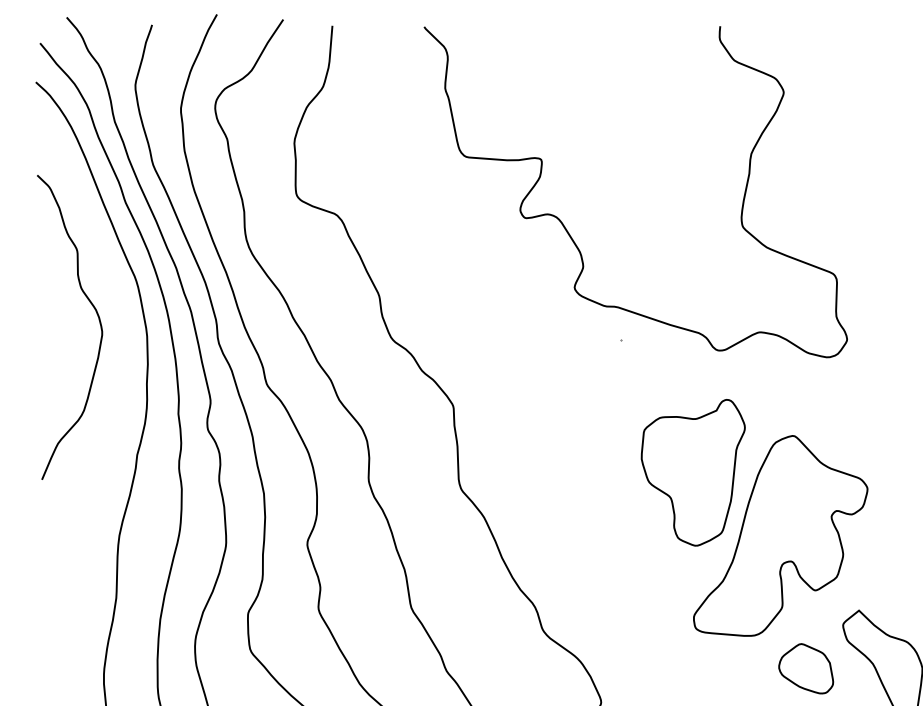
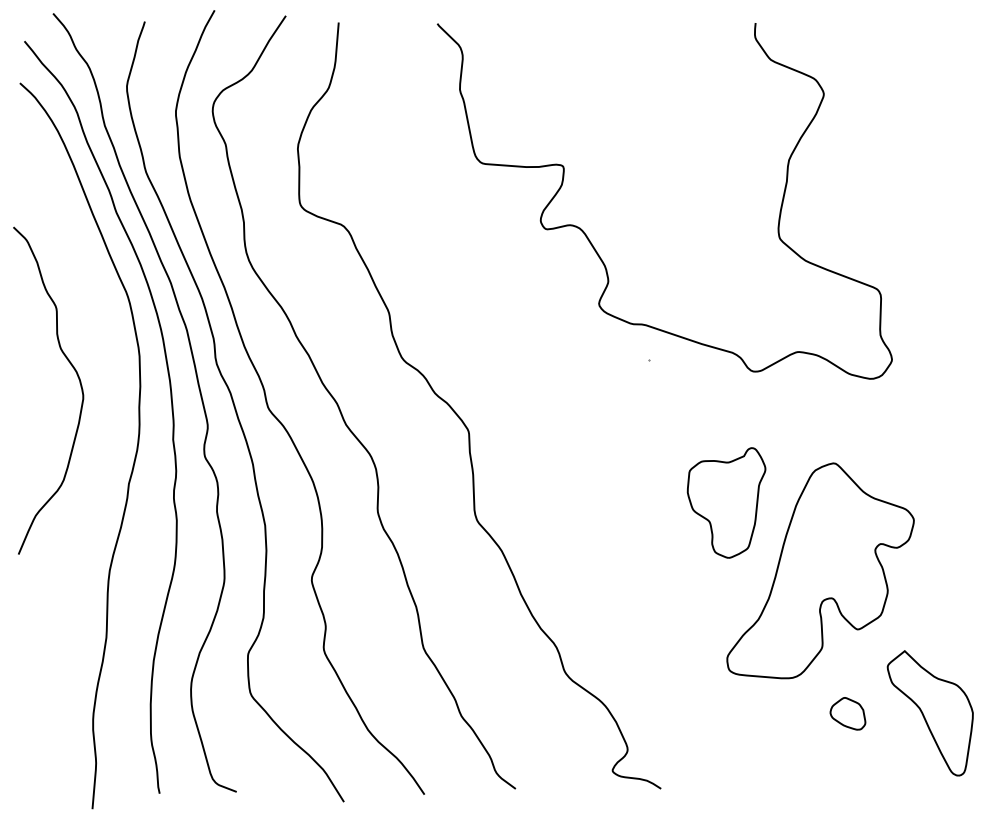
curve: (96, 315) -> (77, 377), moved
part: (693, 472) -> (726, 502), size x0.7
part: (805, 668) -> (847, 713), size x0.6

